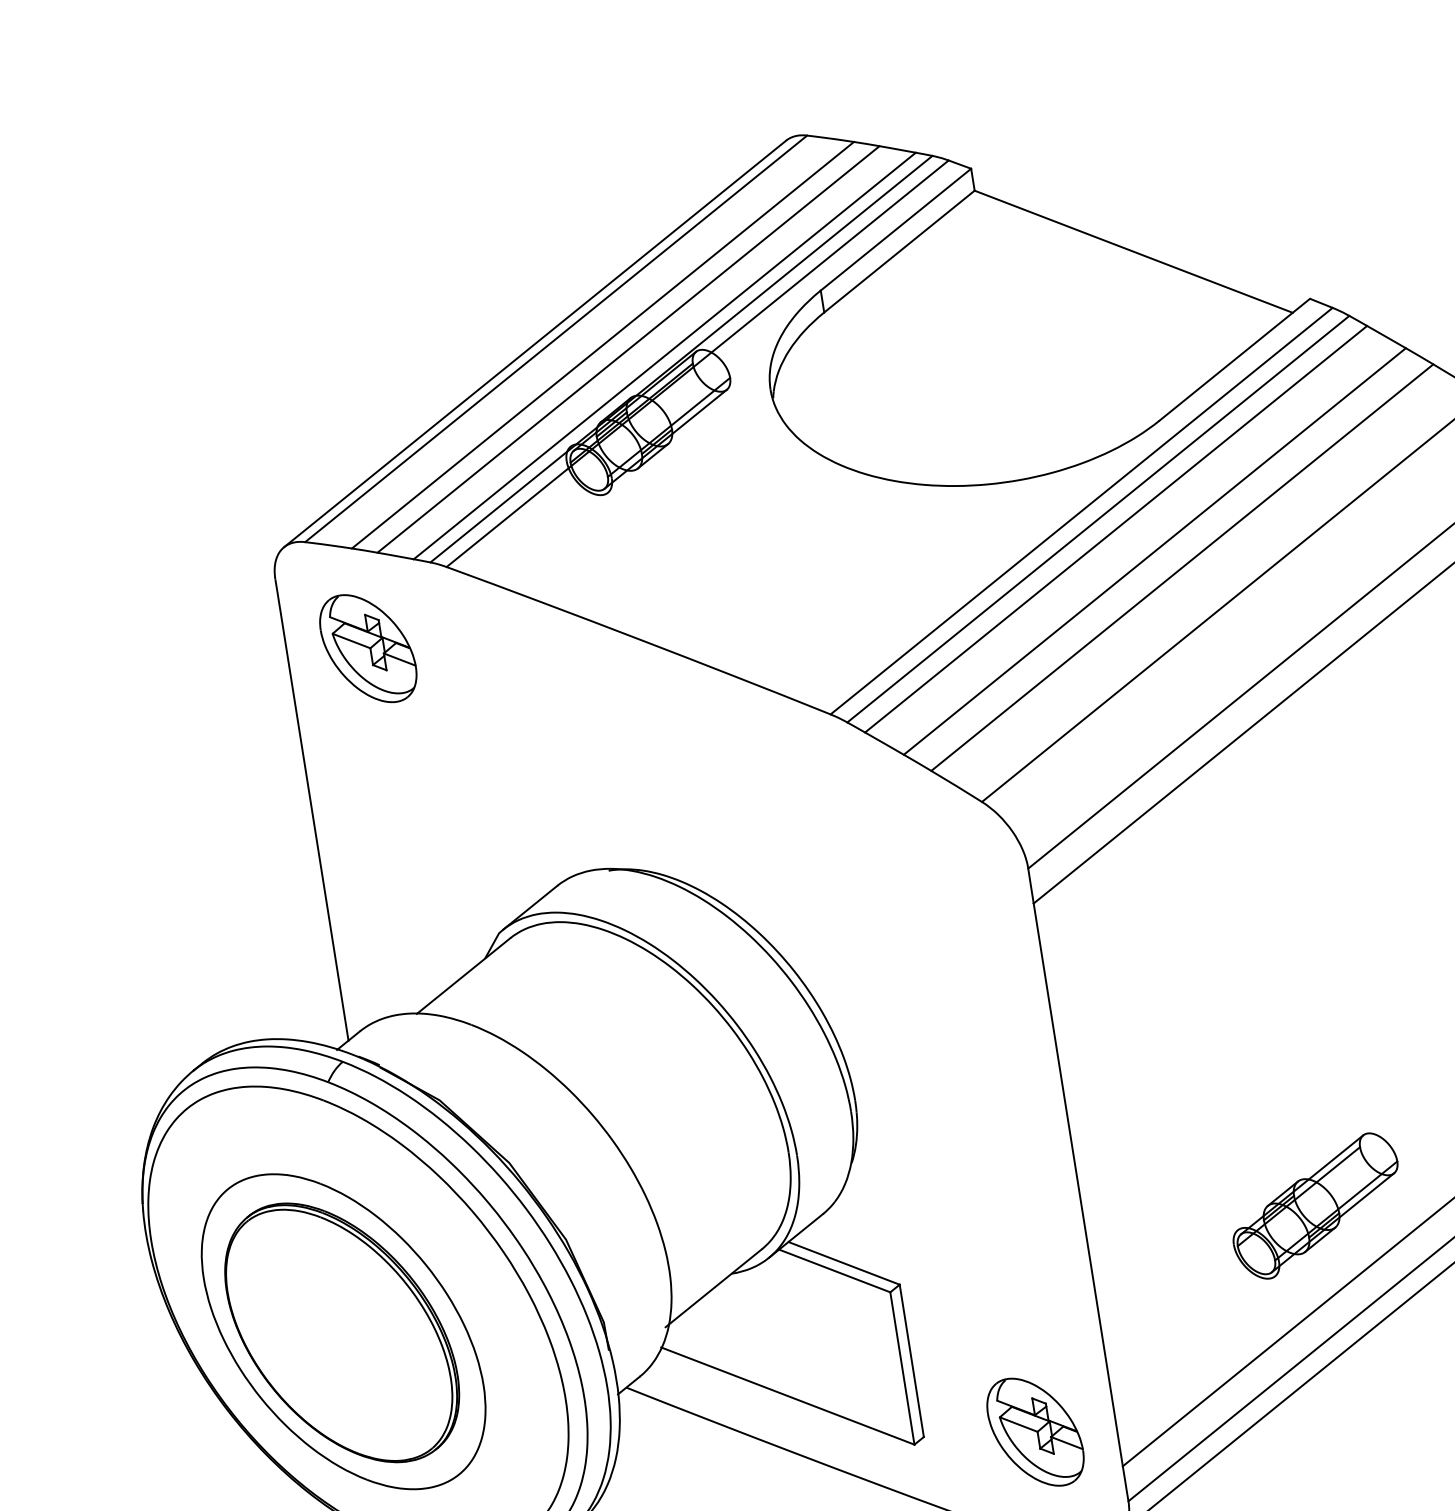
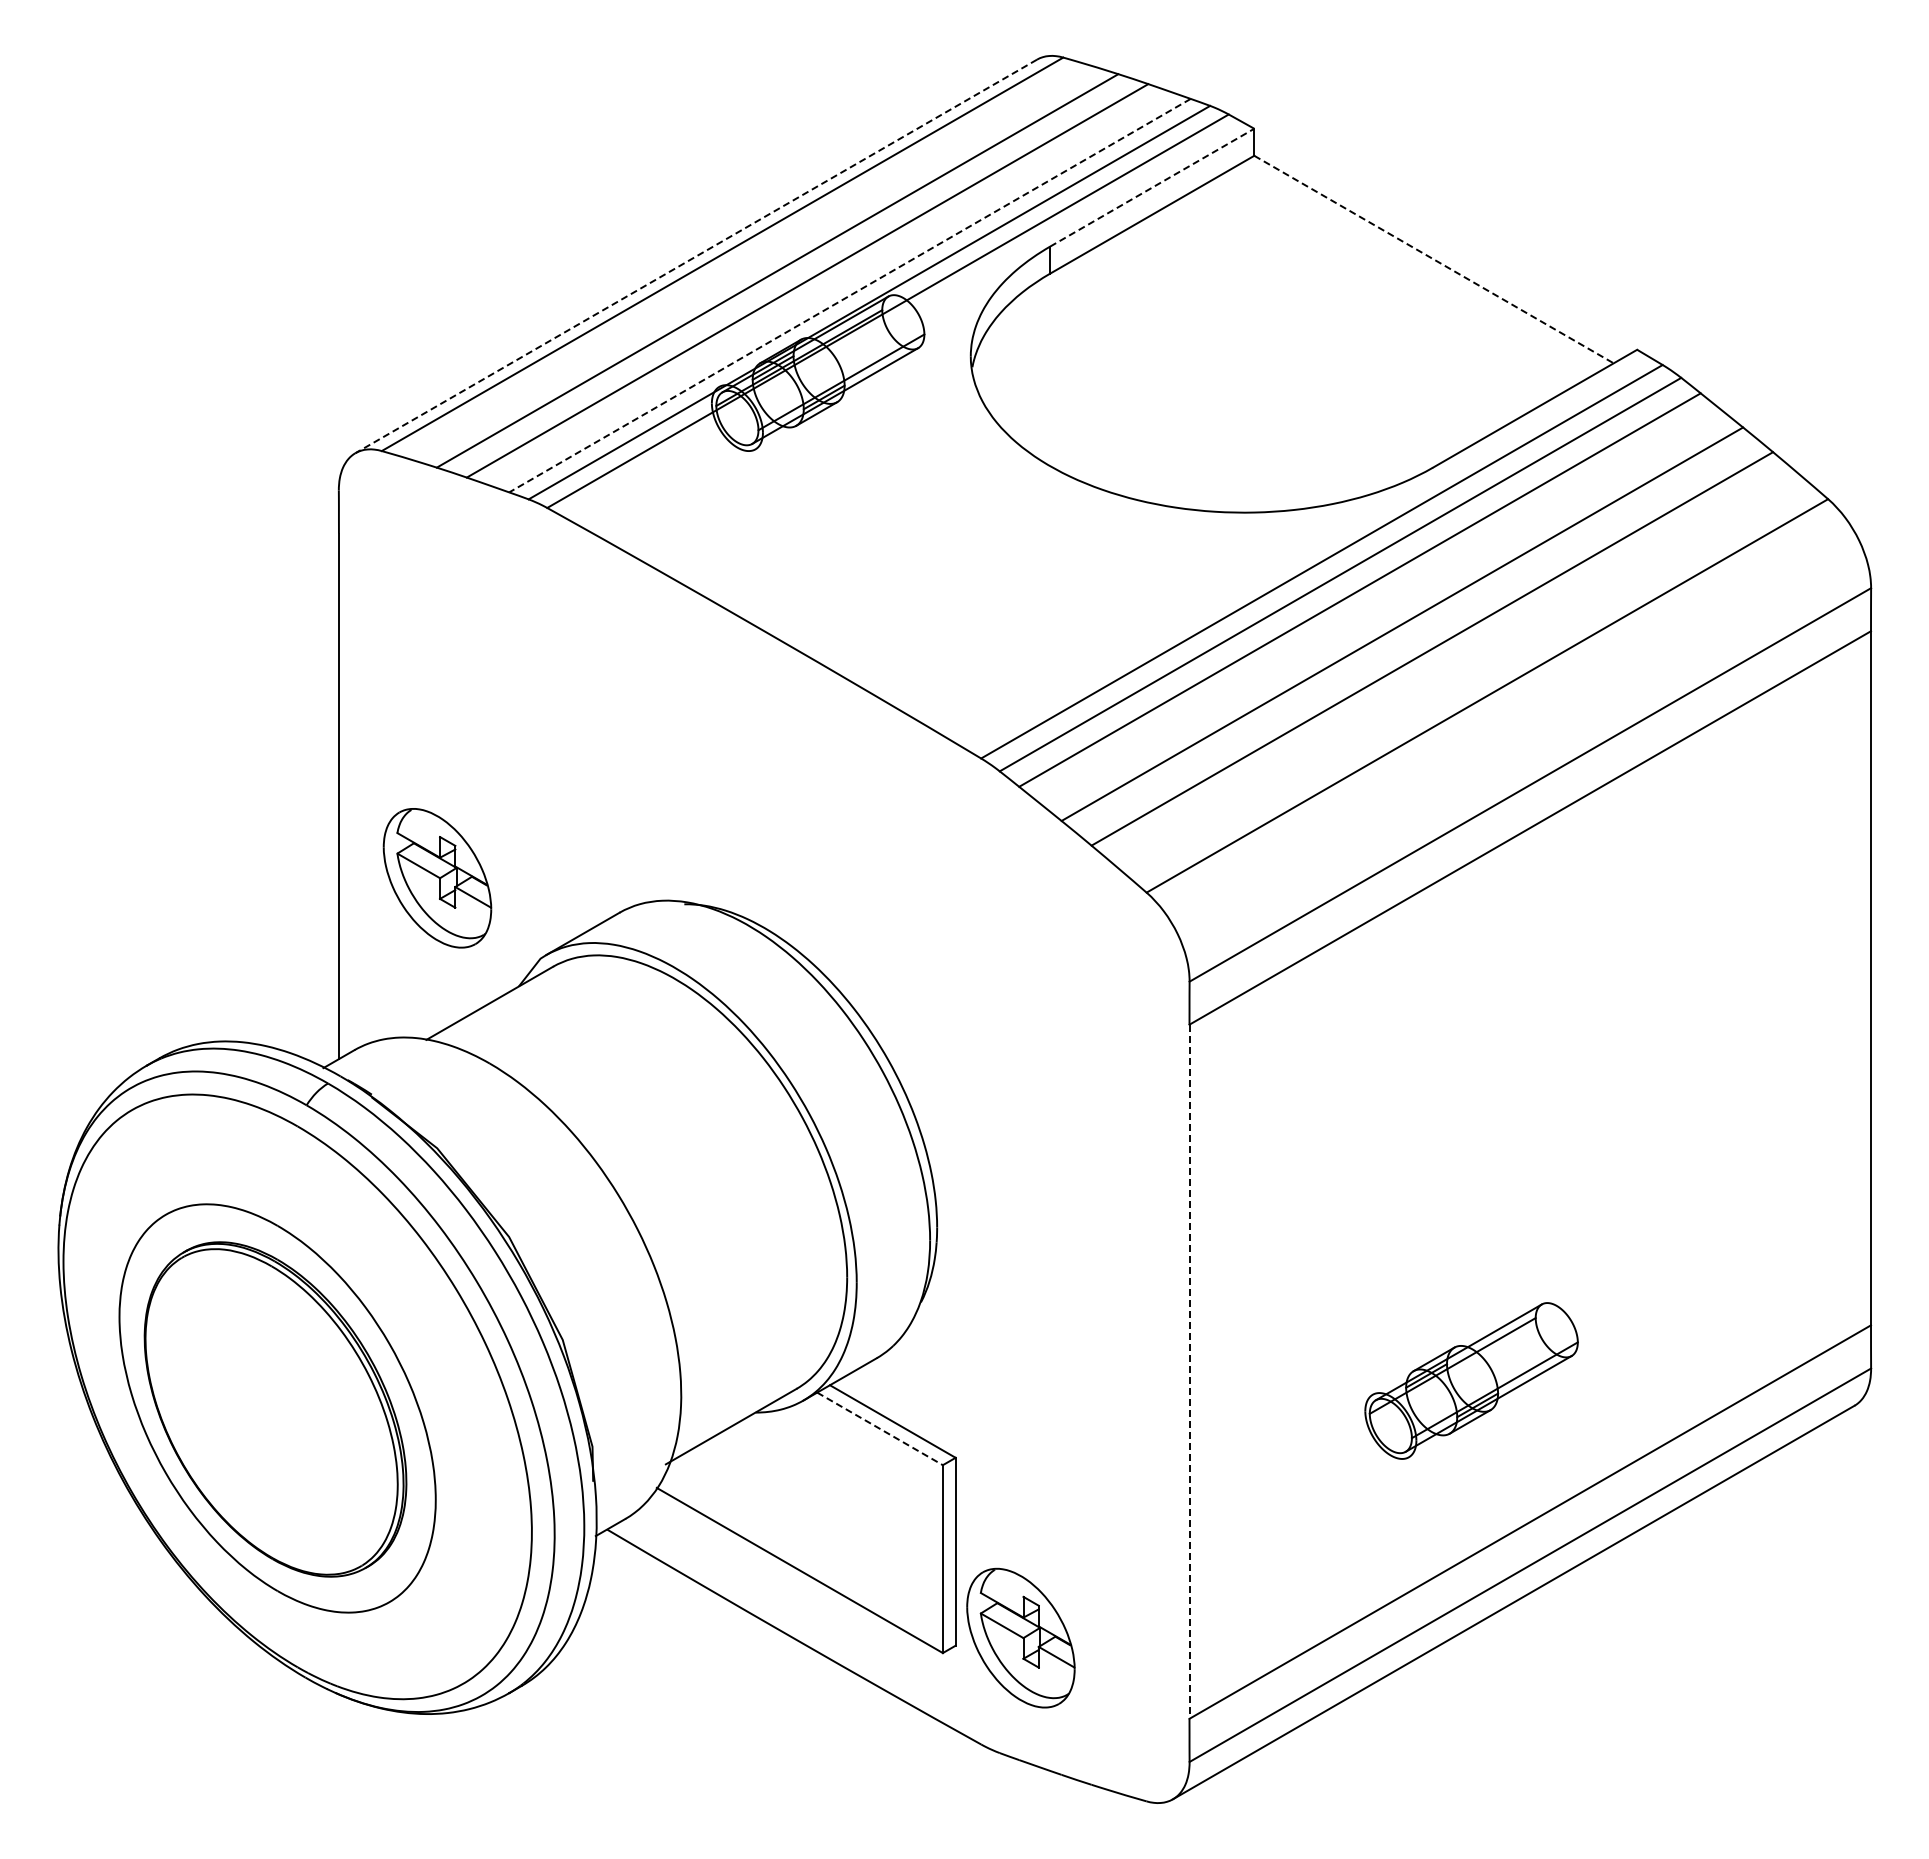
line: (896, 229) -> (1152, 187), solid -> dashed
line: (1134, 251) -> (1434, 259), solid -> dashed
line: (534, 344) -> (695, 256), solid -> dashed
line: (664, 355) -> (849, 295), solid -> dashed
part: (368, 648) -> (437, 878), moved
line: (1078, 1185) -> (1189, 1372), solid -> dashed
part: (1316, 1206) -> (1471, 1380), moved
line: (835, 1270) -> (880, 1428), solid -> dashed
part: (1035, 1431) -> (1020, 1637), moved

